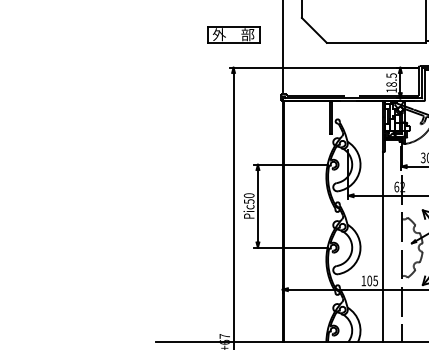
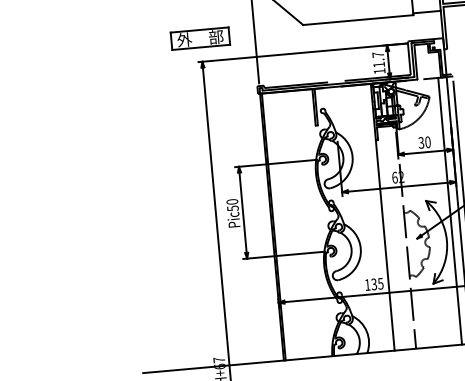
part: (233, 34) -> (200, 38), moved
text: (391, 79) -> (378, 59), 18.5 -> 11.7
text: (369, 280) -> (373, 283), 105 -> 135

